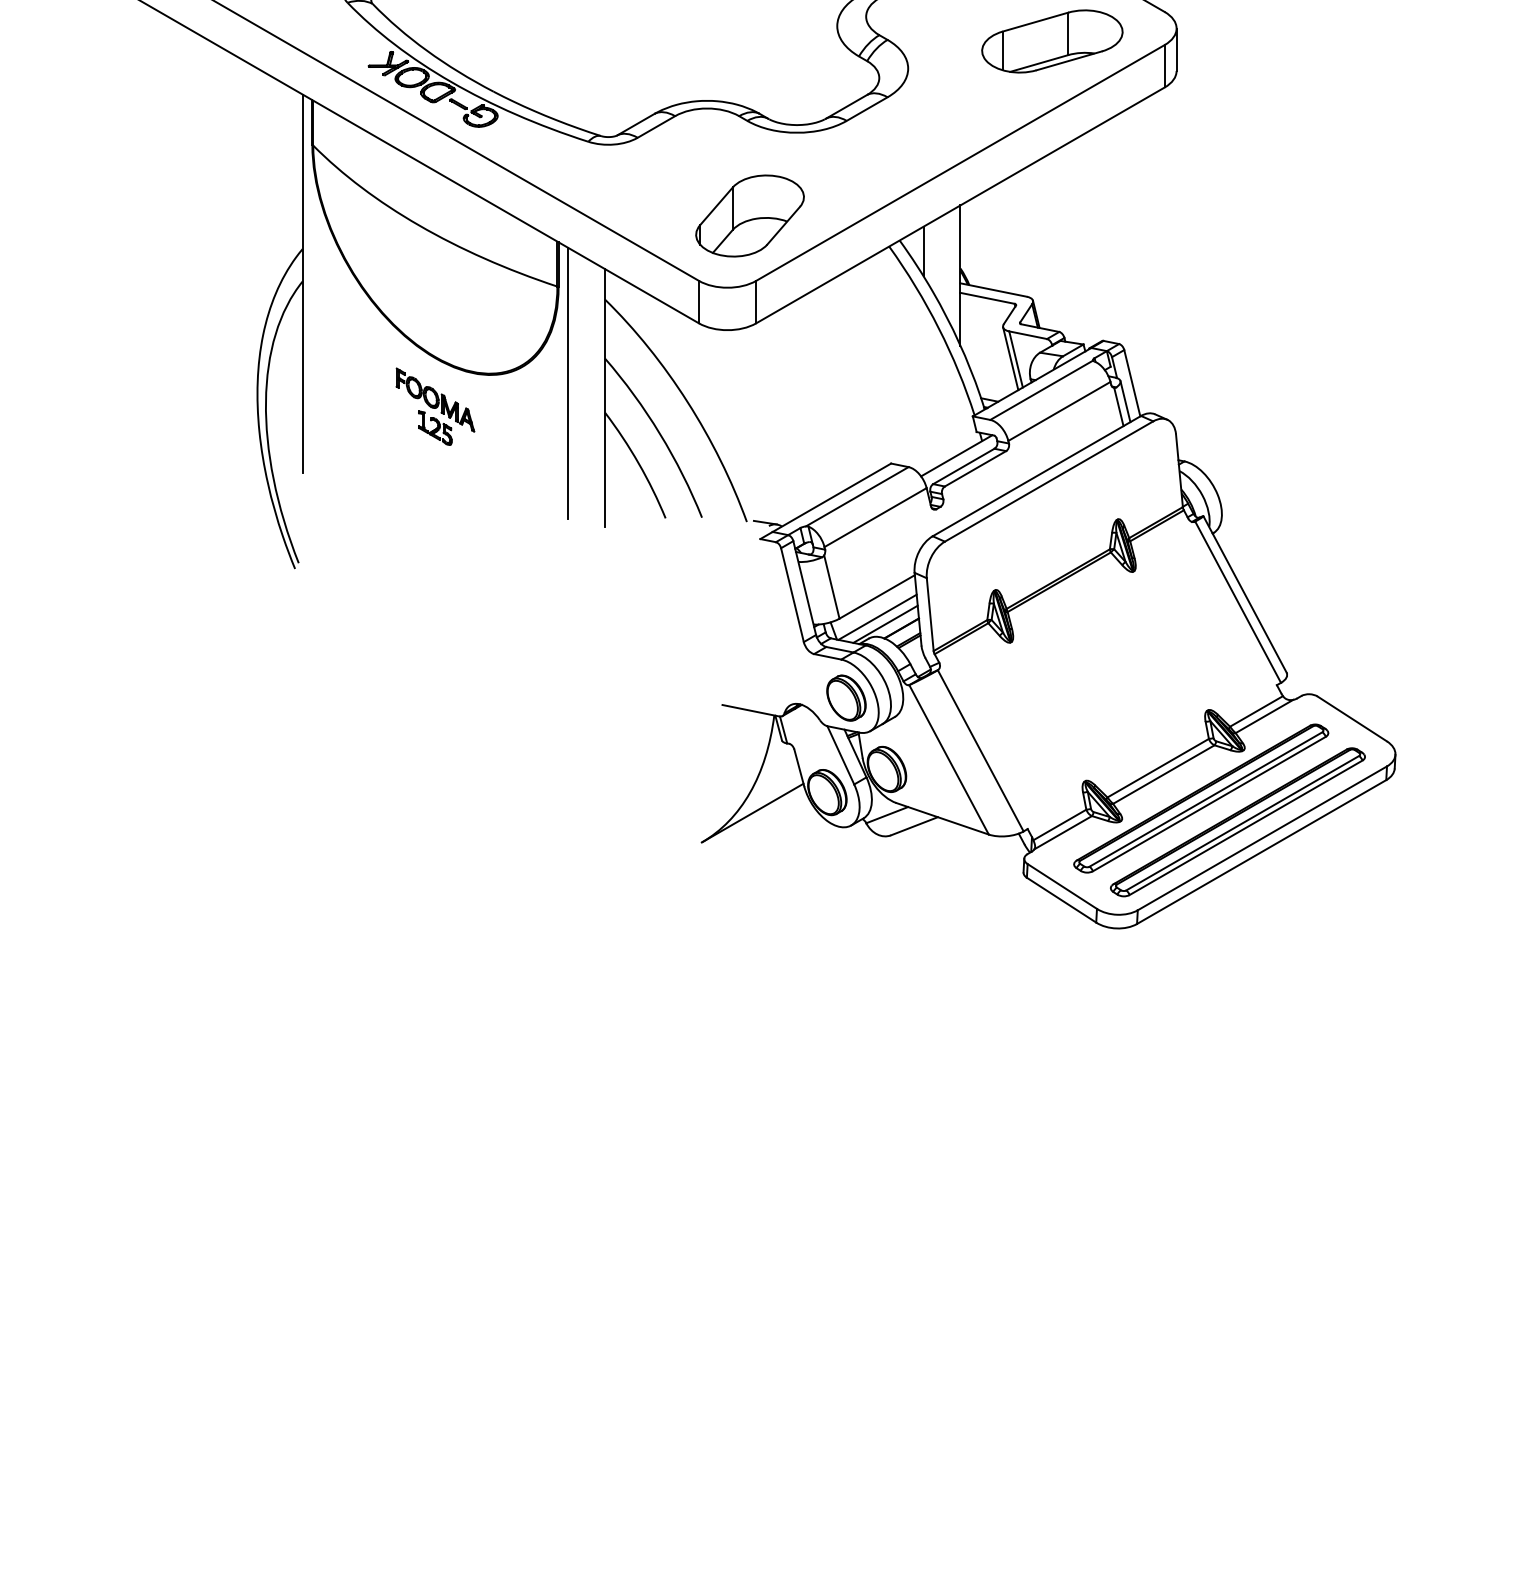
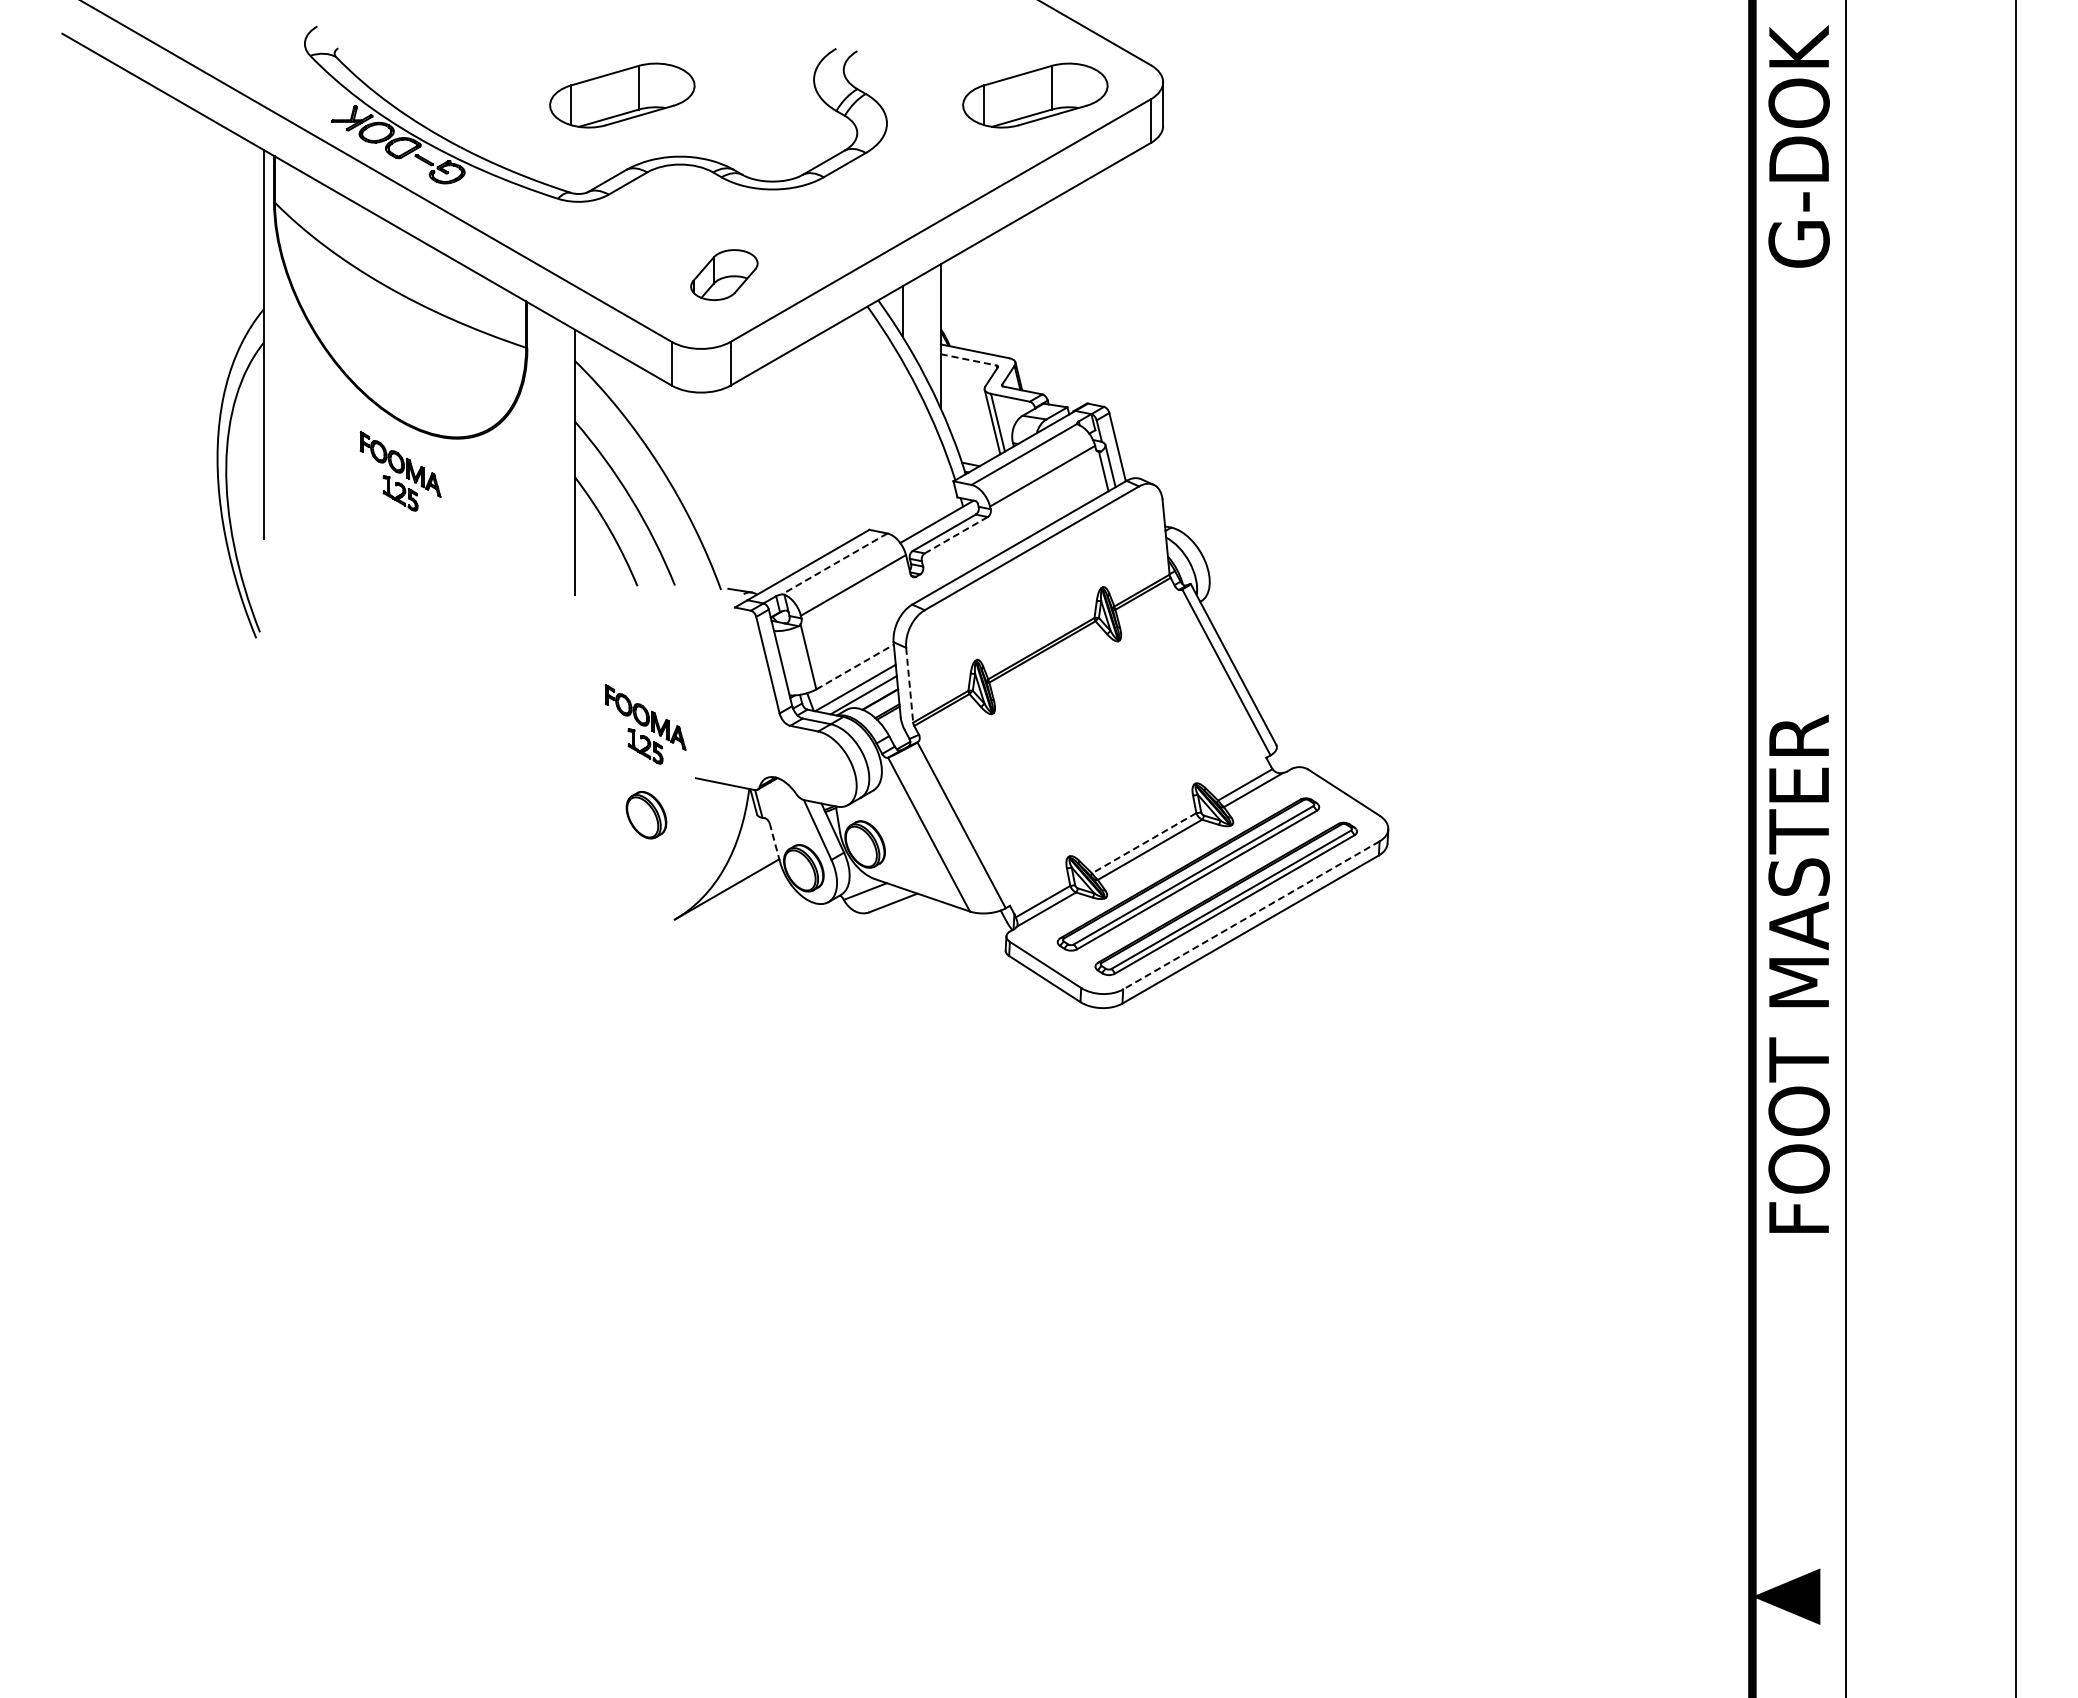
part: (651, 41) -> (622, 95), added
part: (750, 215) -> (724, 274), size x0.6
line: (988, 298) -> (969, 359), solid -> dashed
line: (568, 383) -> (537, 447), removed
line: (974, 469) -> (955, 535), solid -> dashed
line: (857, 496) -> (834, 563), solid -> dashed
line: (877, 597) -> (855, 667), solid -> dashed
line: (930, 614) -> (909, 685), solid -> dashed
part: (673, 652) -> (645, 724), added
part: (846, 698) -> (646, 815), moved
line: (798, 767) -> (774, 842), solid -> dashed
line: (1157, 768) -> (1143, 843), solid -> dashed
line: (1261, 838) -> (1250, 915), solid -> dashed

